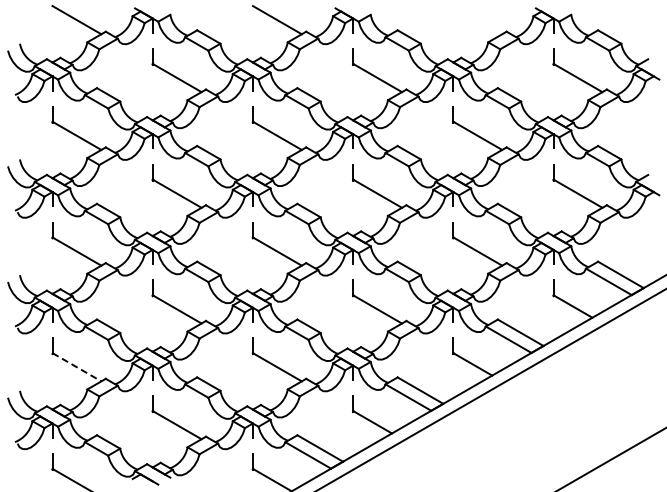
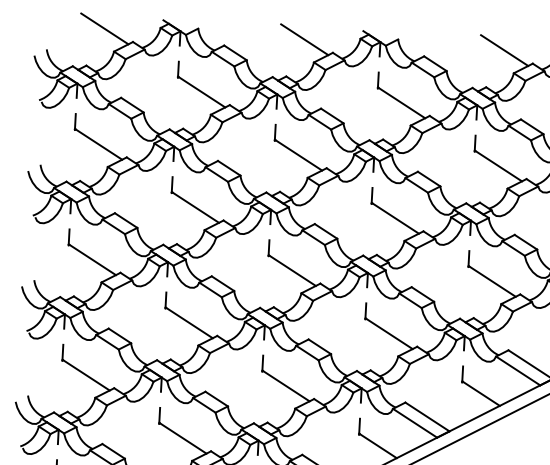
line: (477, 20) -> (504, 50), added
line: (77, 367) -> (86, 375), dashed -> solid

